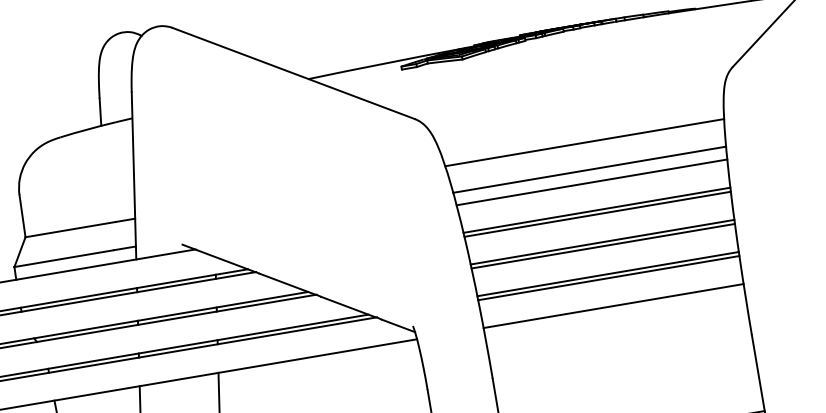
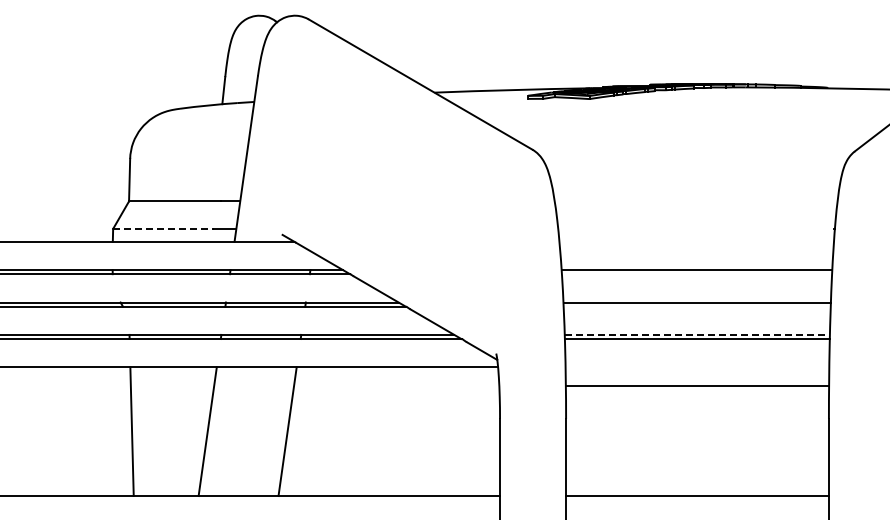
line: (584, 142) -> (695, 201), removed
line: (589, 169) -> (696, 228), removed
line: (591, 182) -> (696, 241), removed
line: (597, 214) -> (696, 274), removed
line: (602, 246) -> (696, 306), removed
line: (64, 258) -> (164, 228), solid -> dashed
line: (608, 273) -> (697, 334), solid -> dashed
line: (613, 306) -> (697, 386), moved

